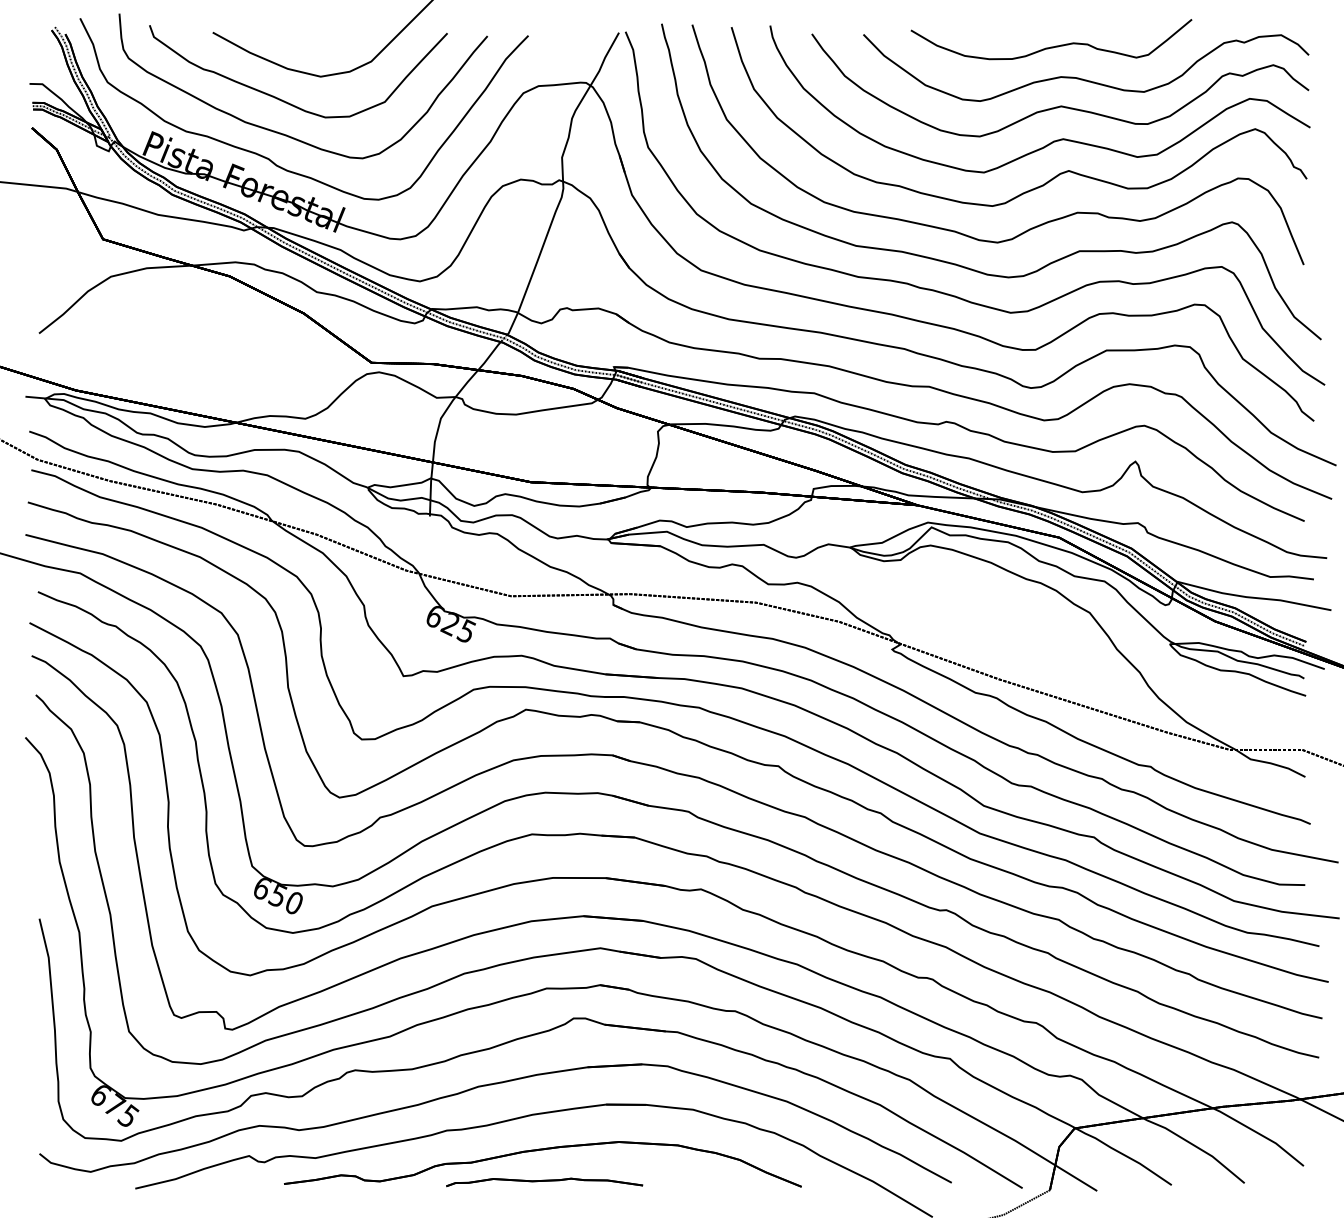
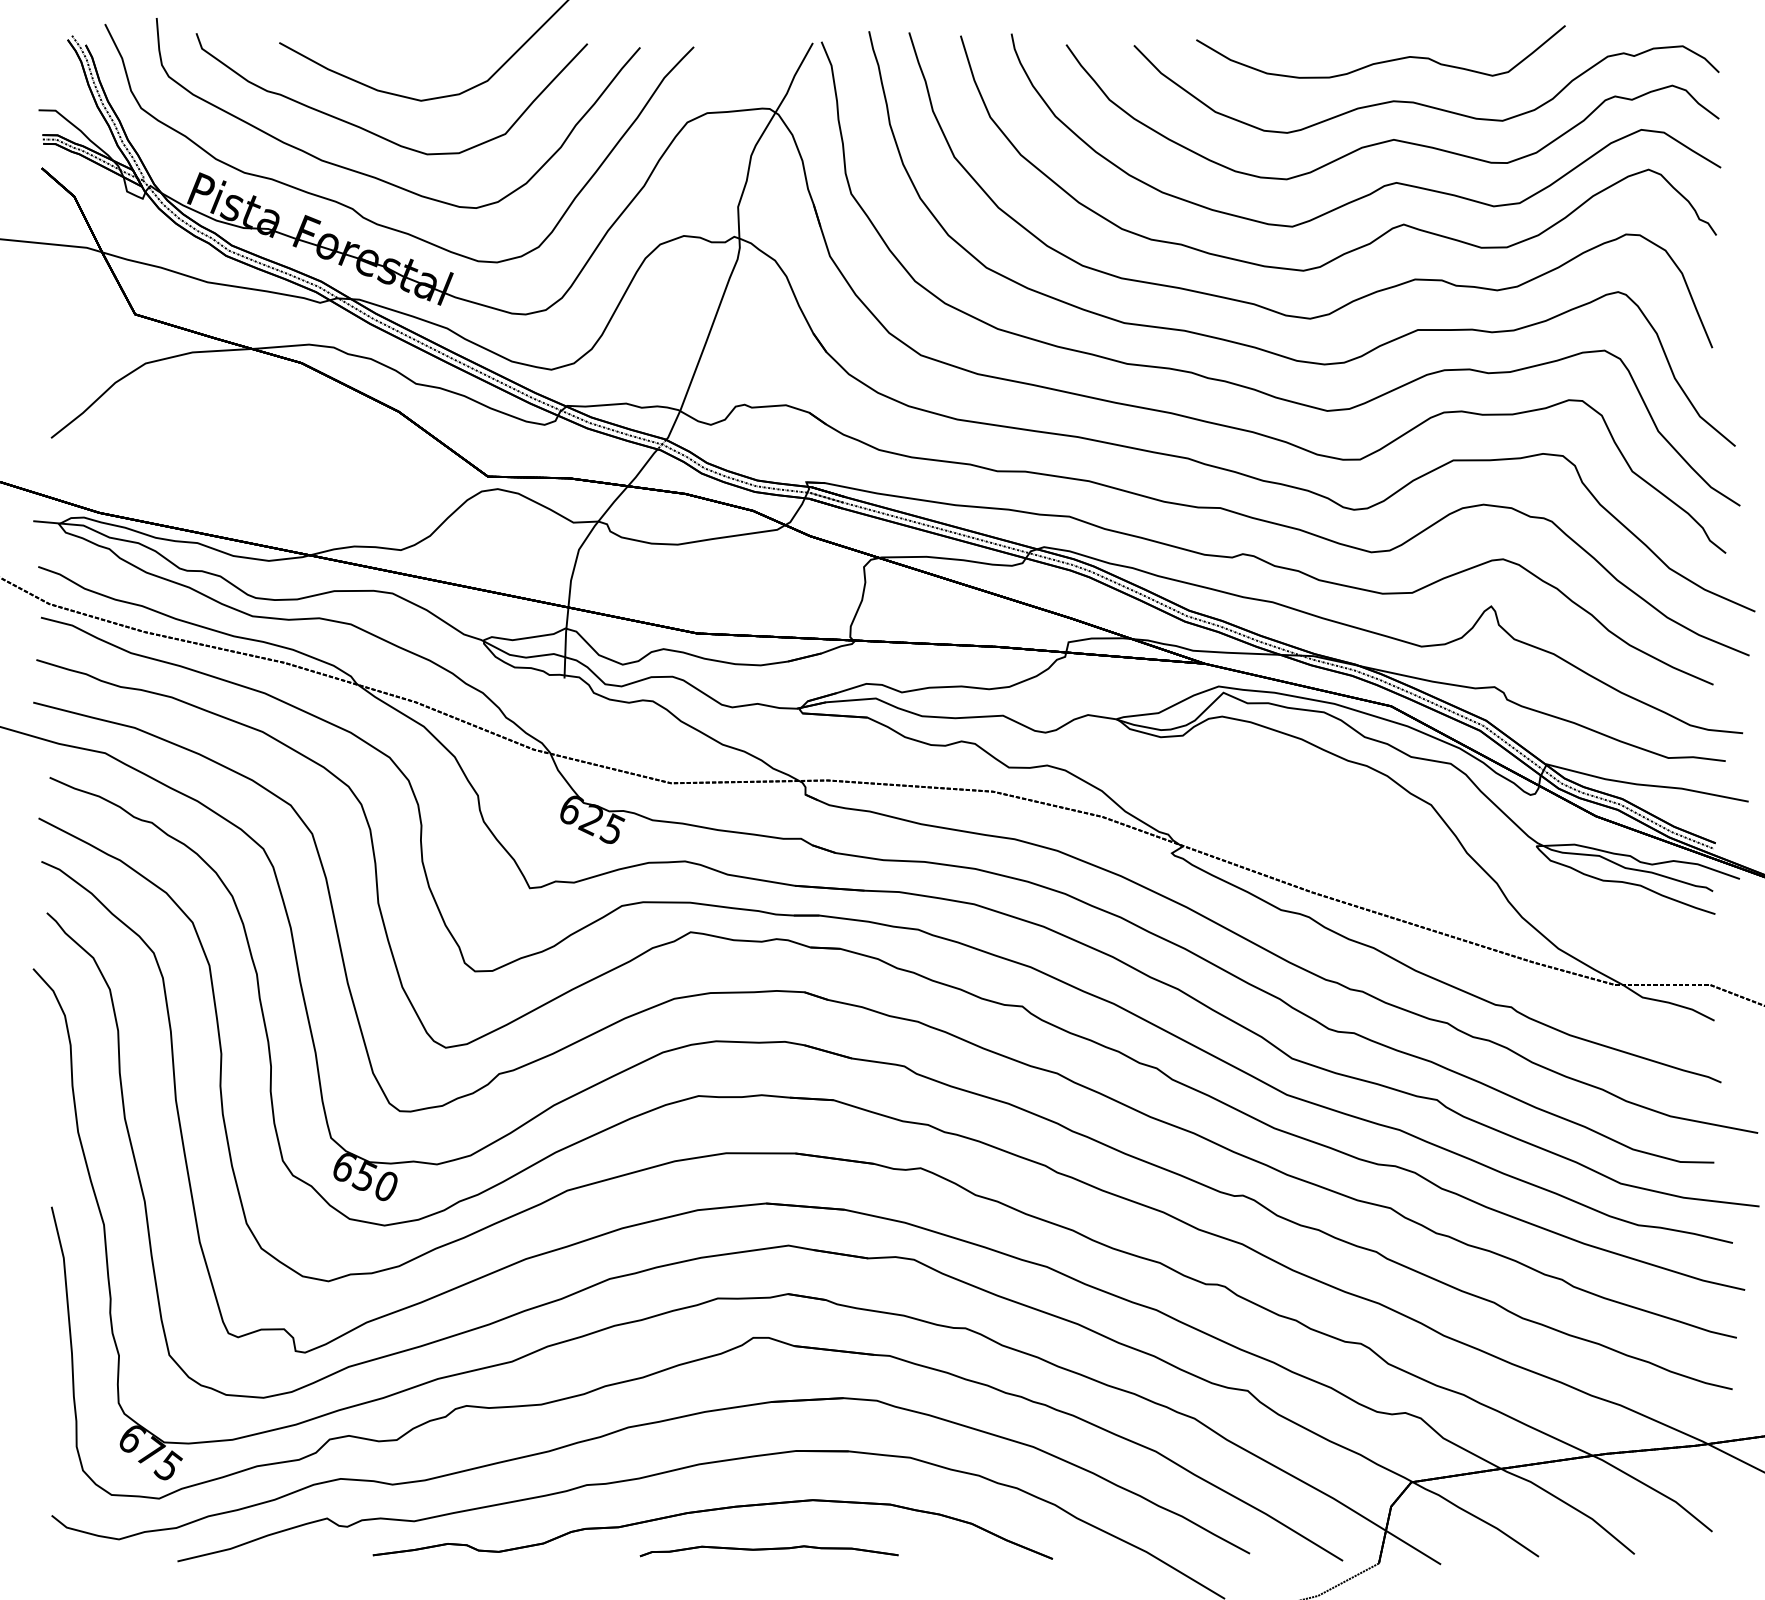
part: (544, 1182) -> (768, 1551), moved

